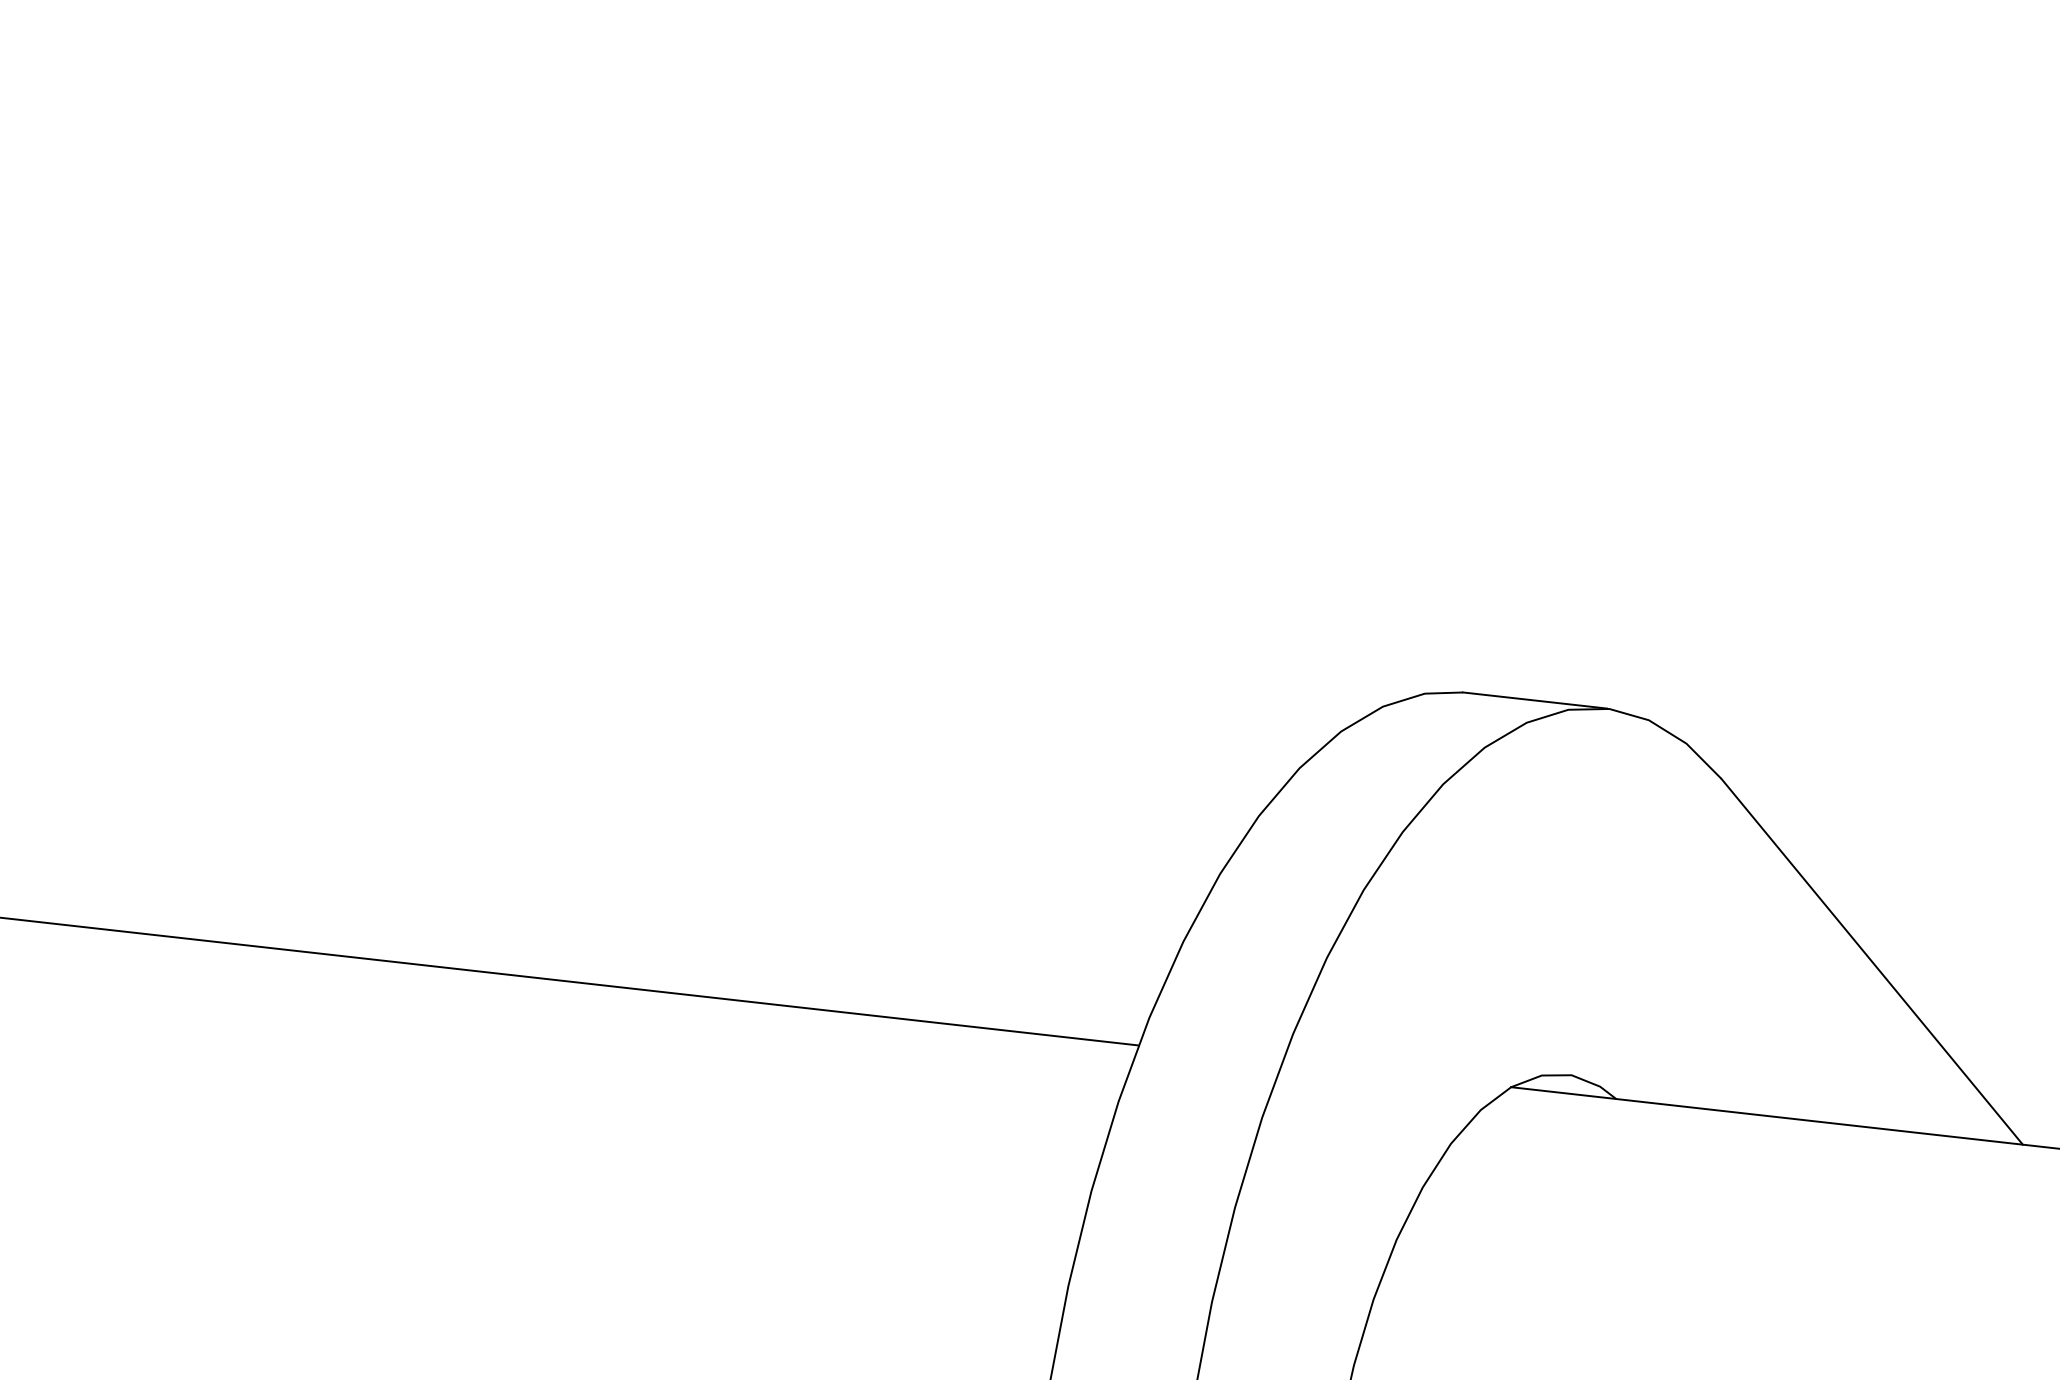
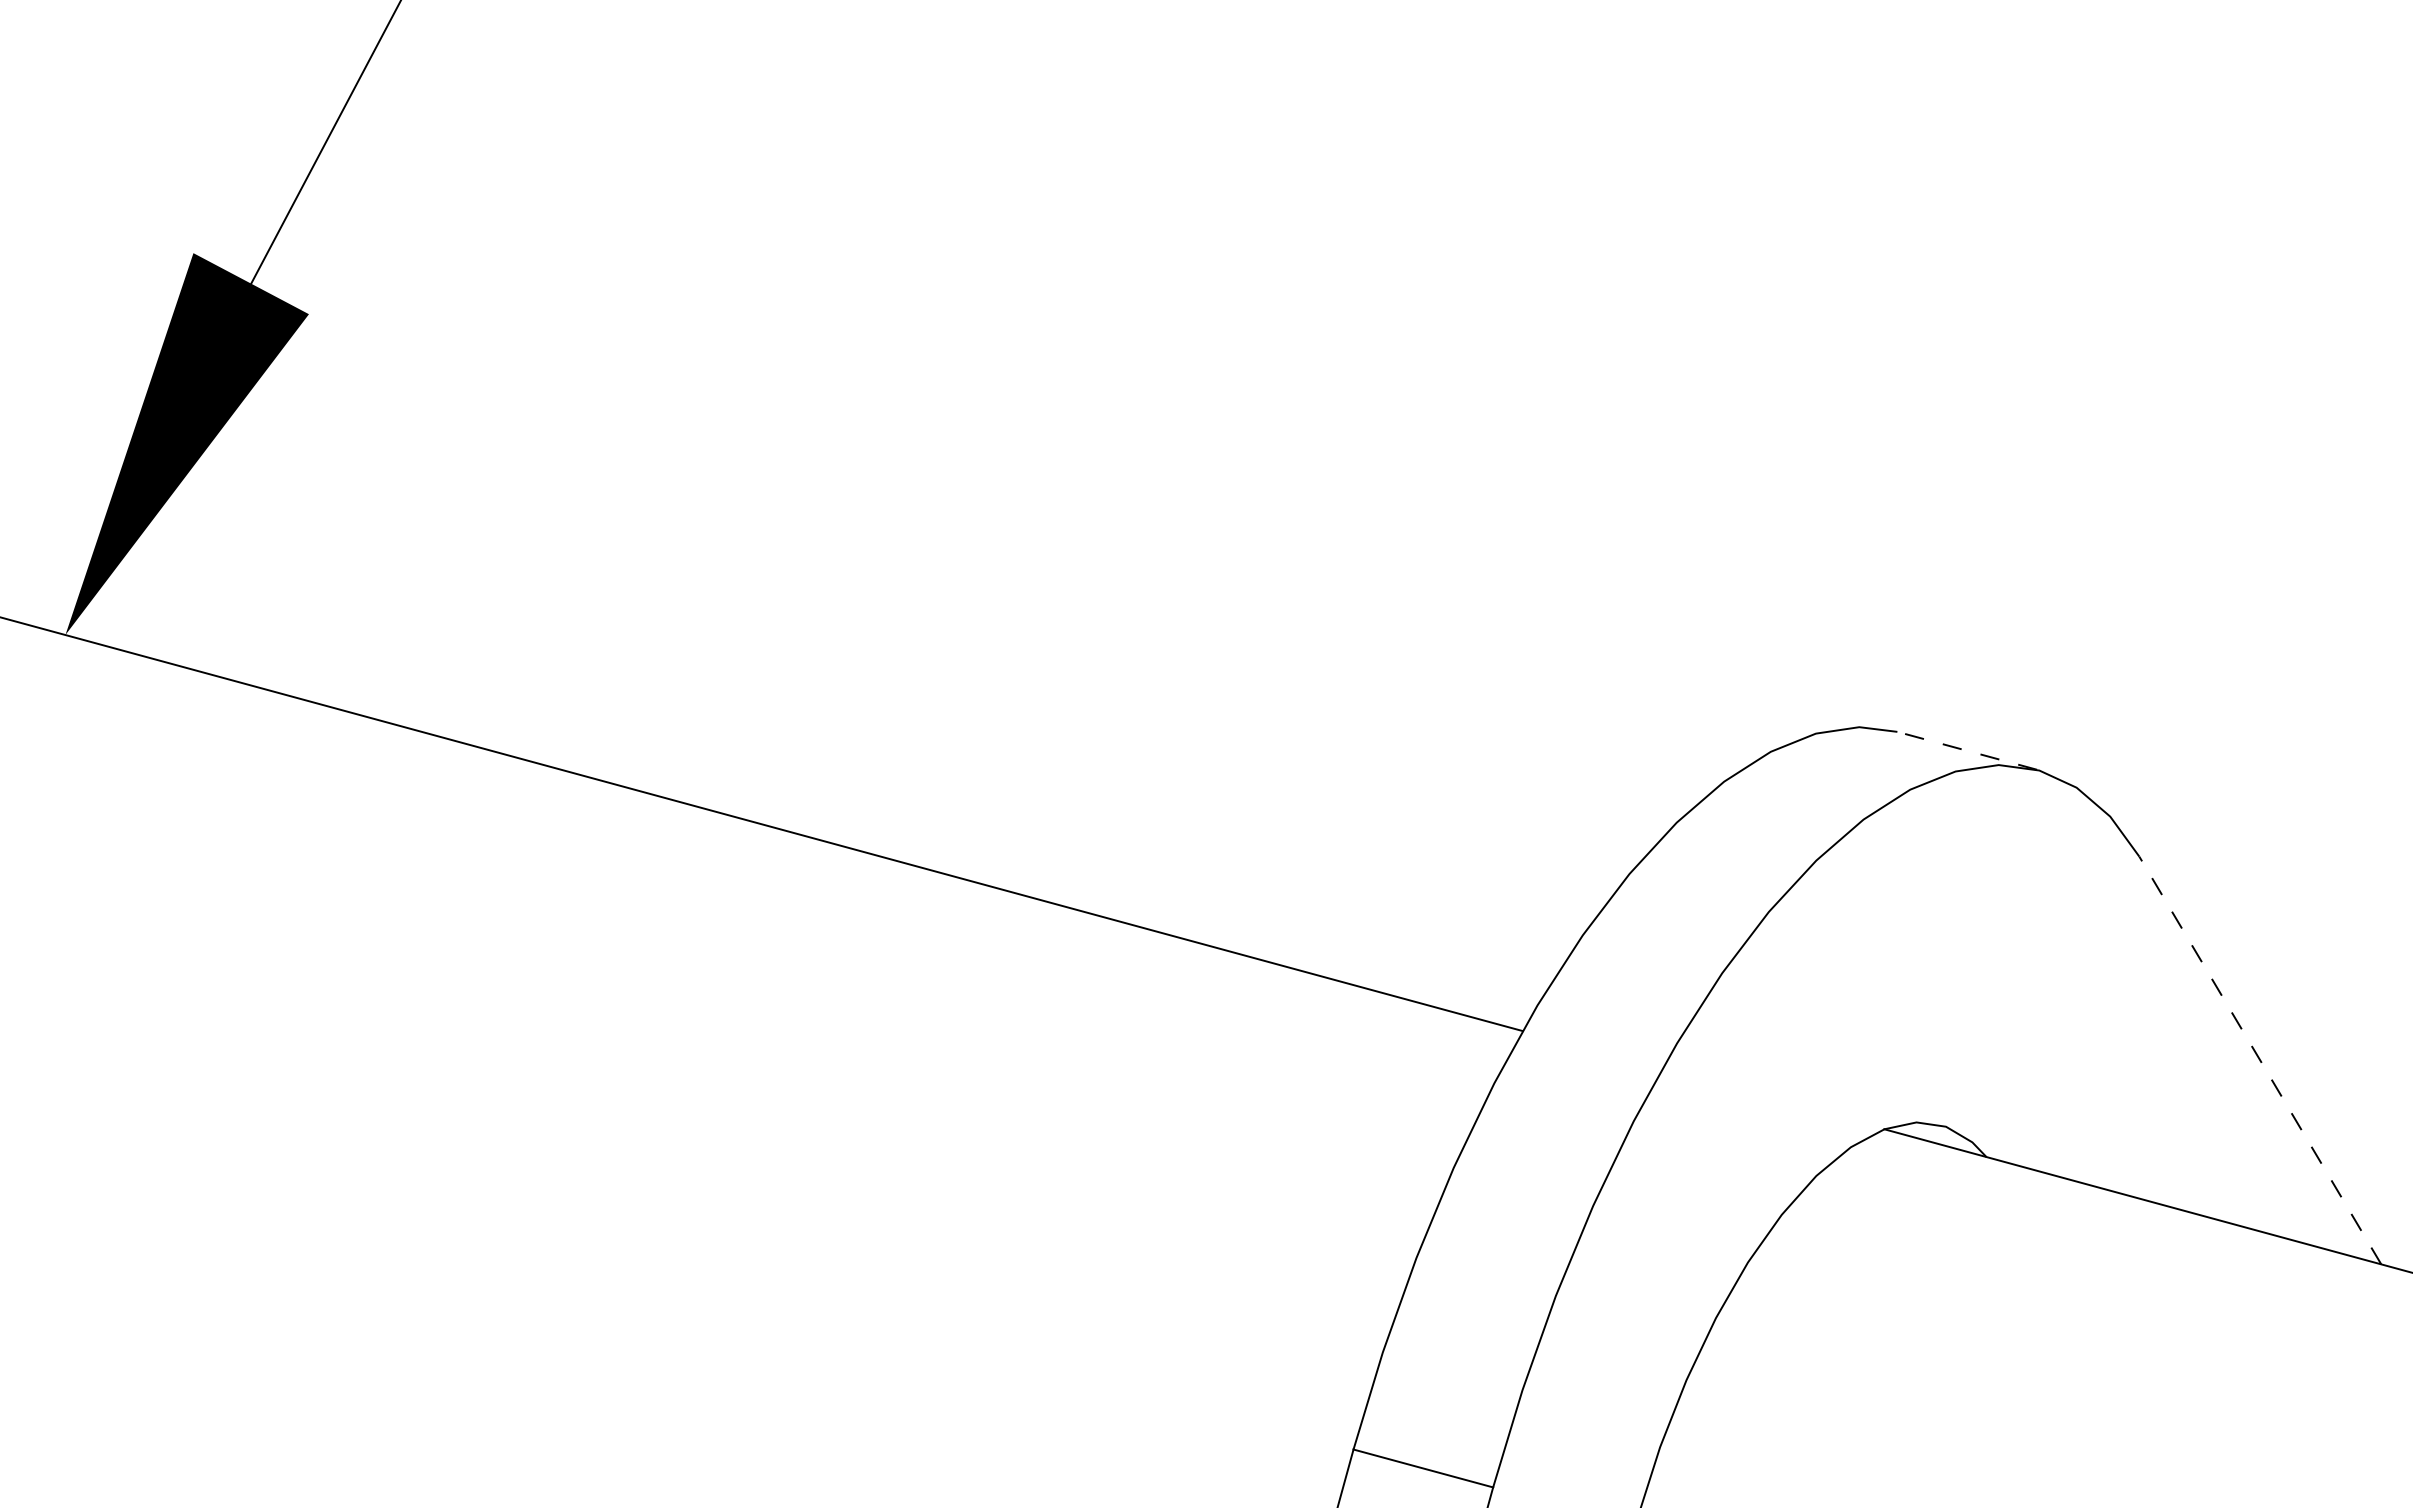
line: (1534, 700) -> (1966, 750), solid -> dashed
line: (1872, 961) -> (2260, 1060), solid -> dashed

